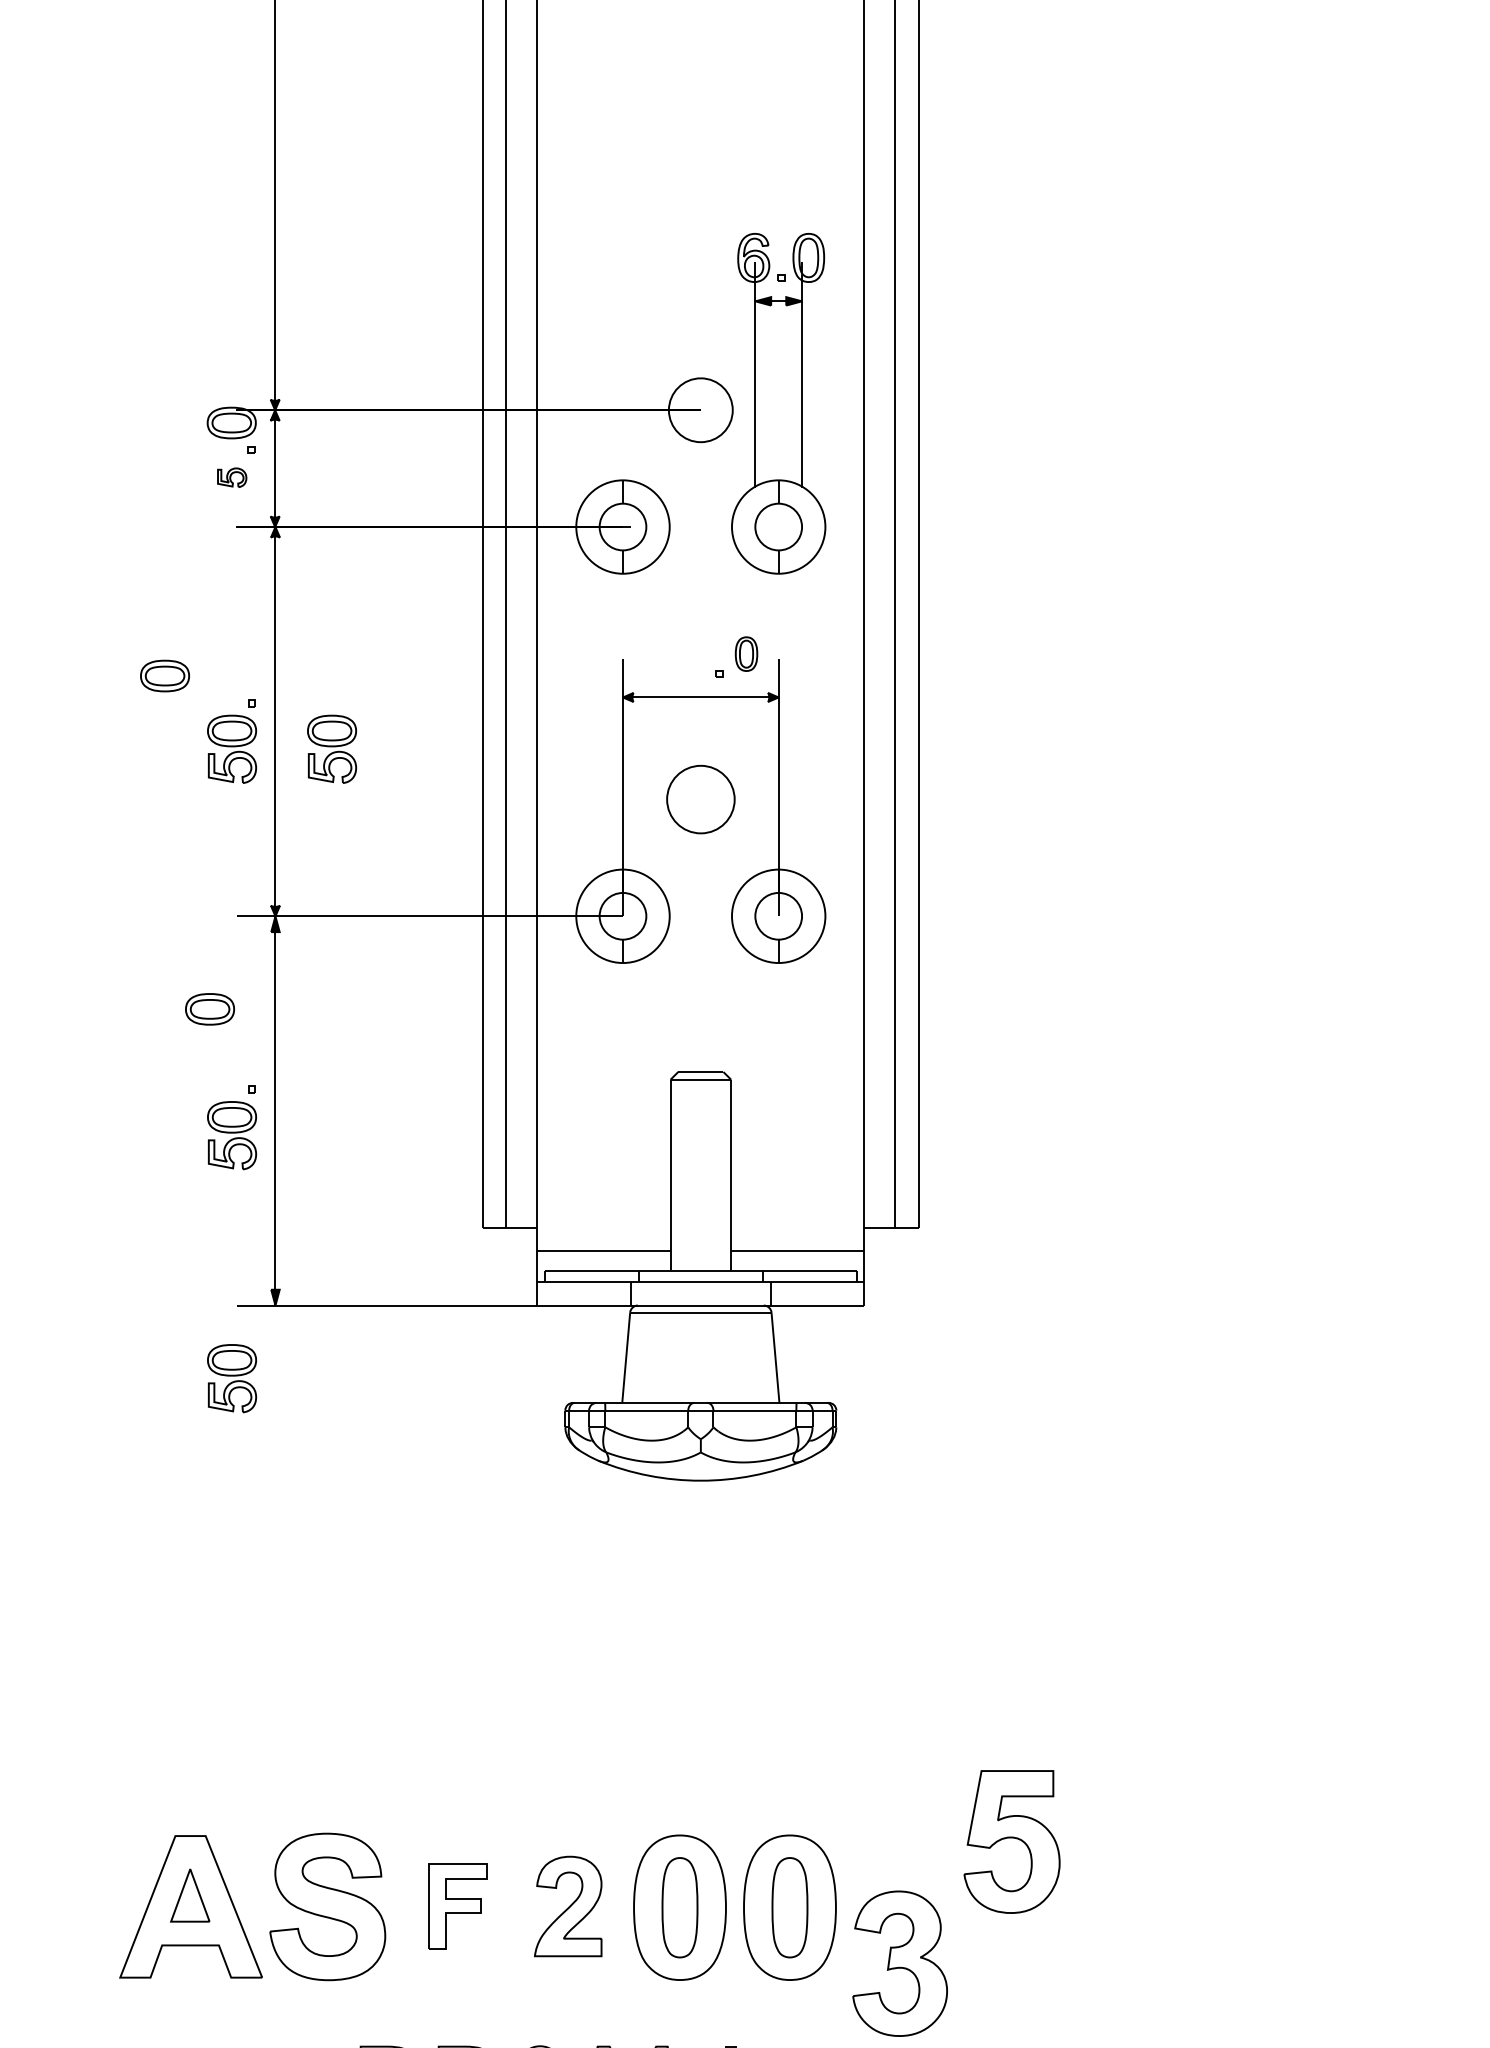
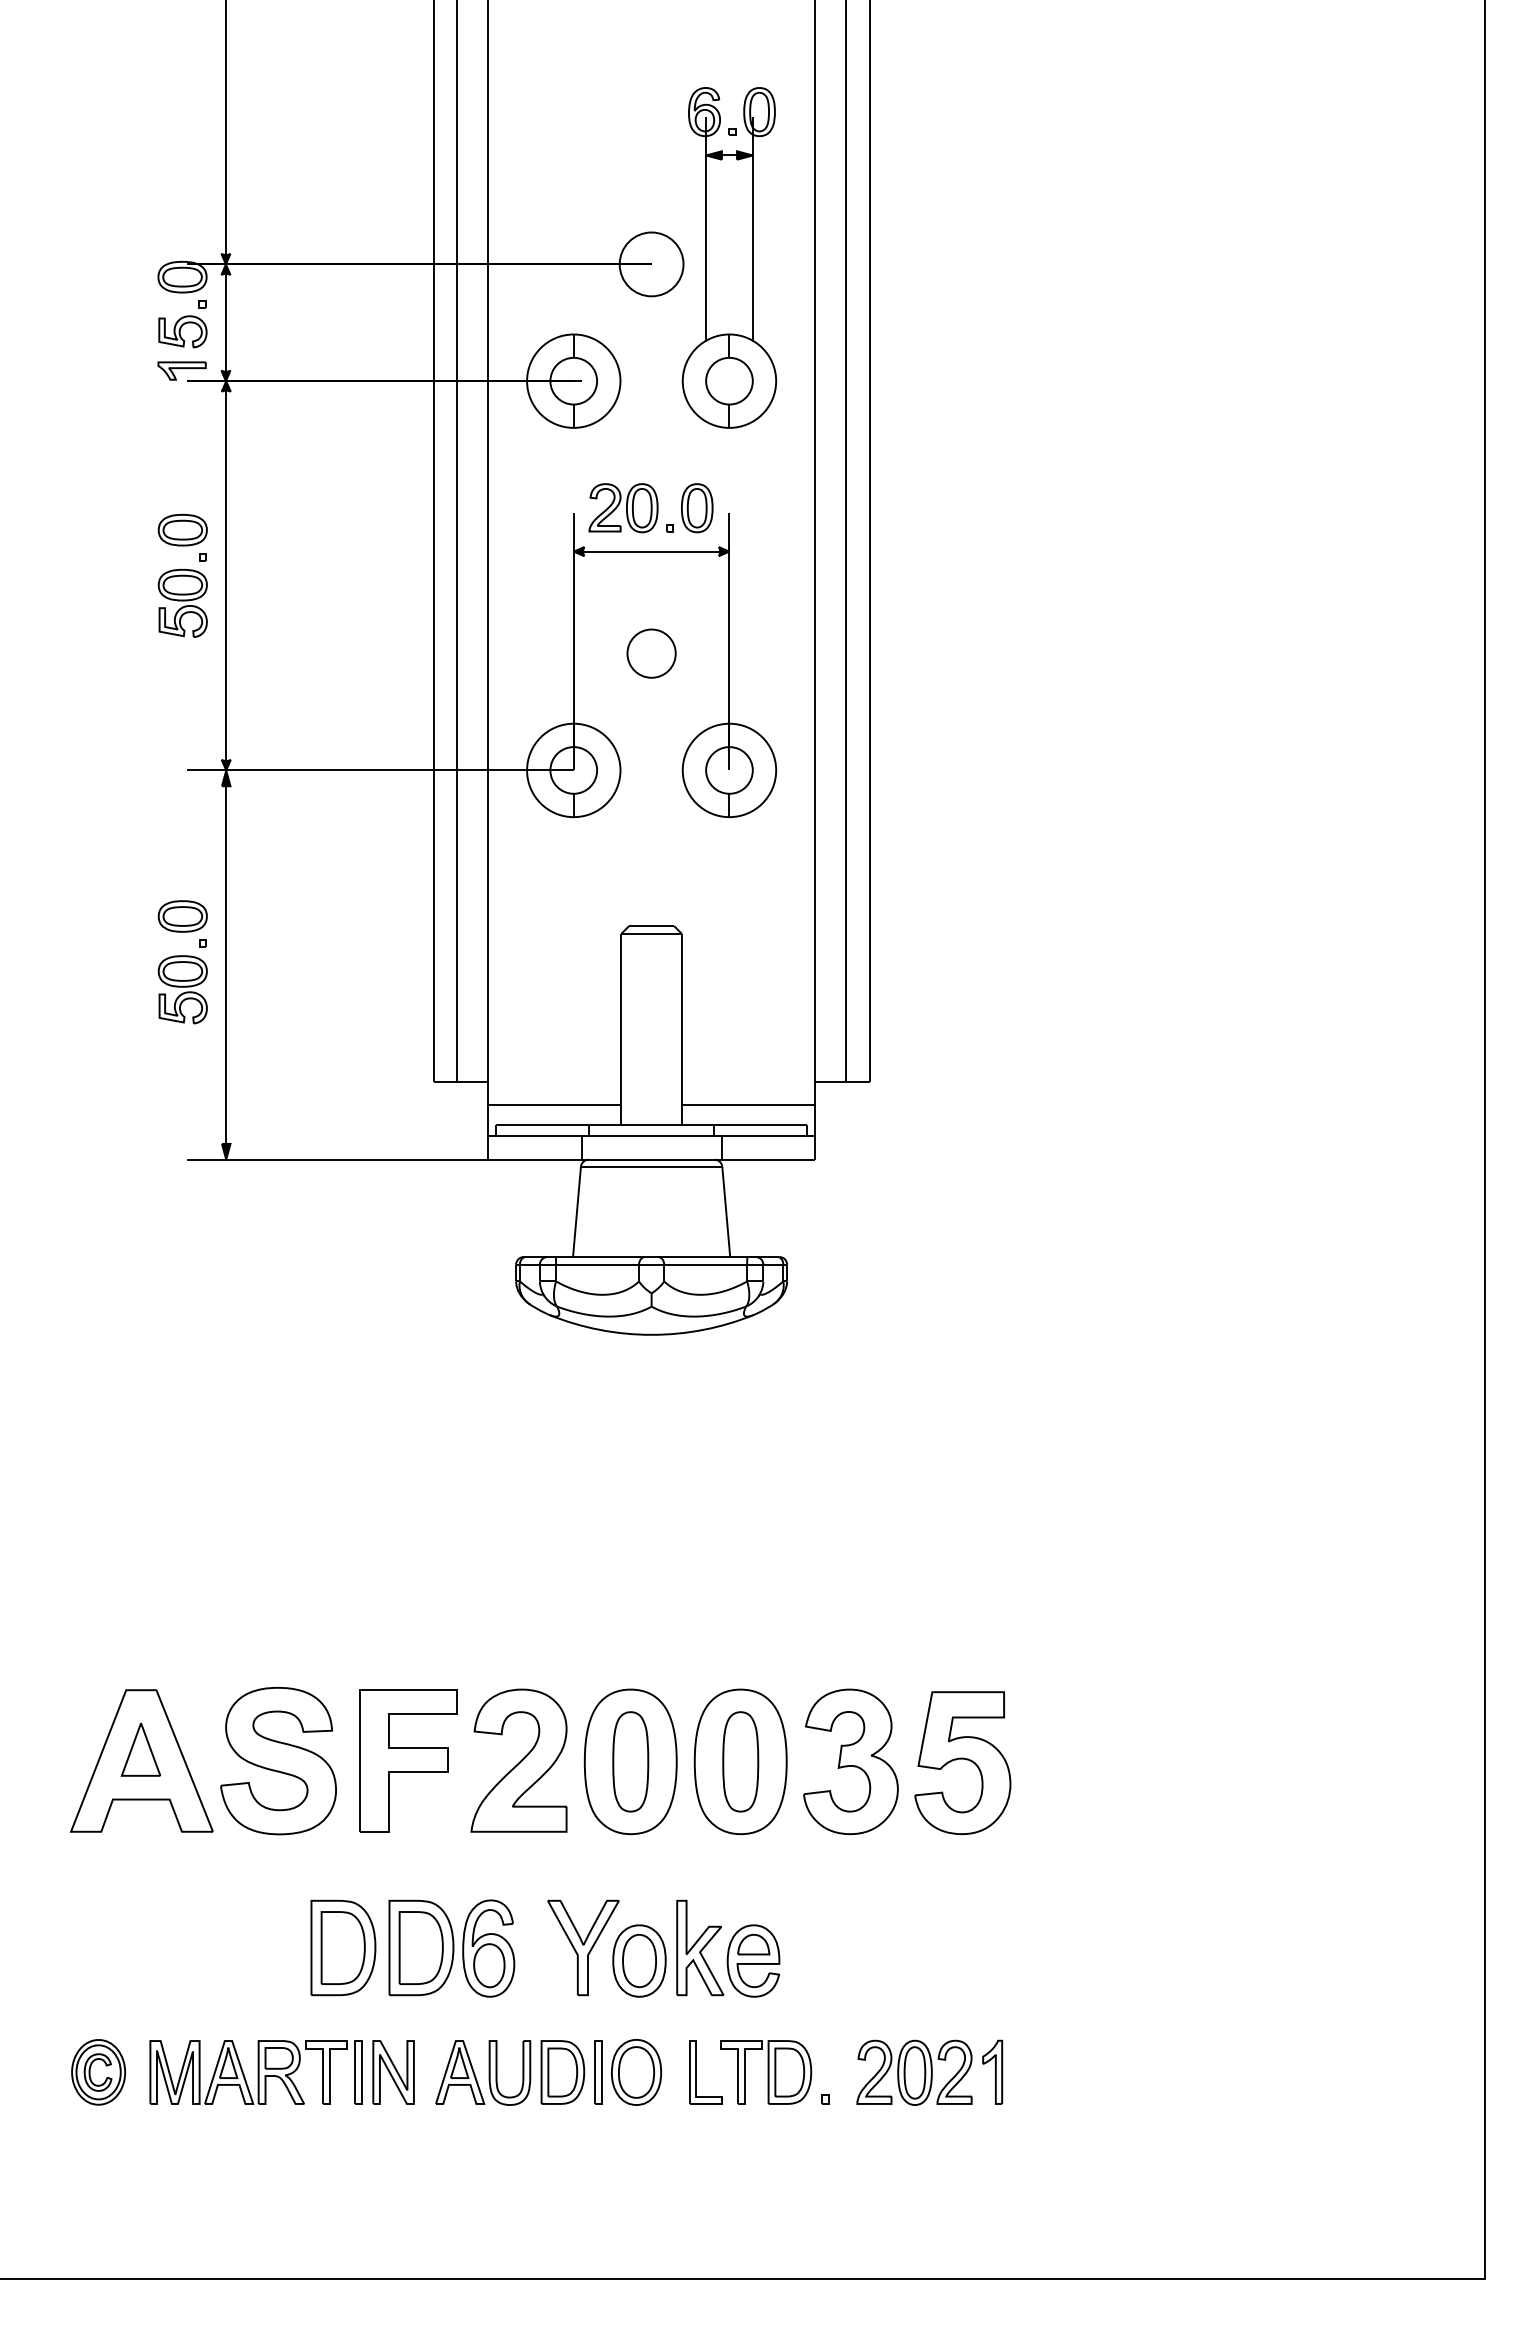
part: (231, 477) -> (182, 331), size x1.67
part: (230, 516) -> (181, 370), added
part: (672, 654) -> (623, 508), added
part: (746, 654) -> (697, 508), size x1.43
part: (164, 676) -> (182, 530), moved
part: (331, 748) -> (282, 602), removed
part: (700, 799) -> (651, 653), size x0.71
part: (209, 1009) -> (182, 916), moved
part: (231, 1378) -> (182, 1232), removed
part: (1011, 1841) -> (962, 1762), moved
part: (457, 1906) -> (408, 1760), size x1.67
part: (567, 1906) -> (518, 1760), size x1.43
part: (899, 1963) -> (850, 1761), moved

